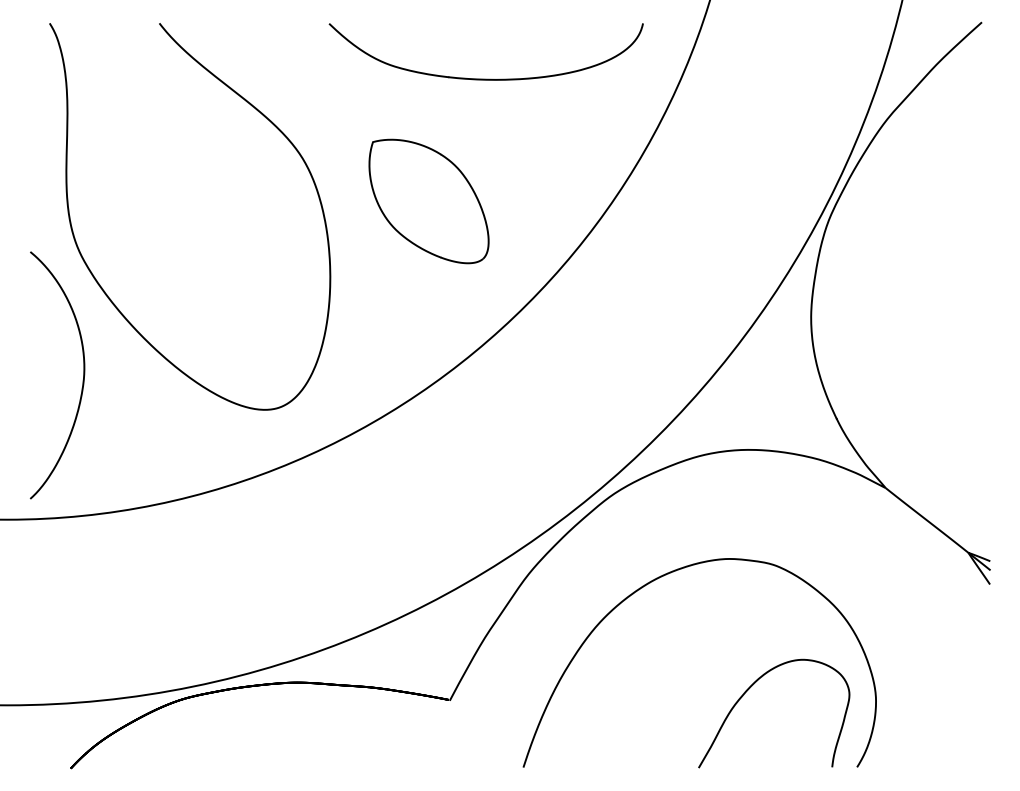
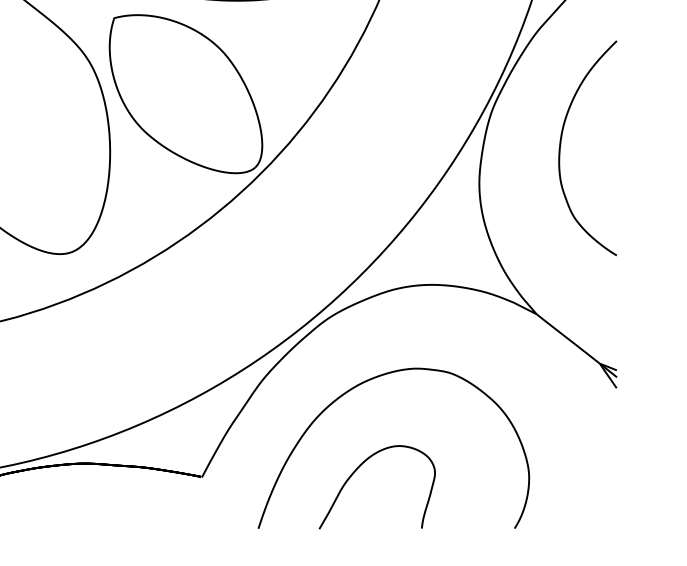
part: (428, 201) -> (185, 94), size x1.67
curve: (917, 269) -> (561, 146), added
curve: (750, 688) -> (359, 468), moved

